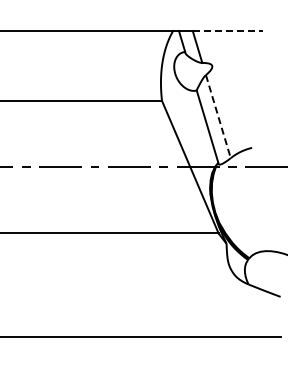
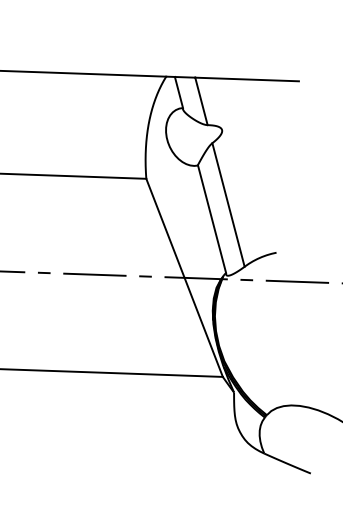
line: (228, 31) -> (247, 80), dashed -> solid
line: (218, 117) -> (228, 206), dashed -> solid

